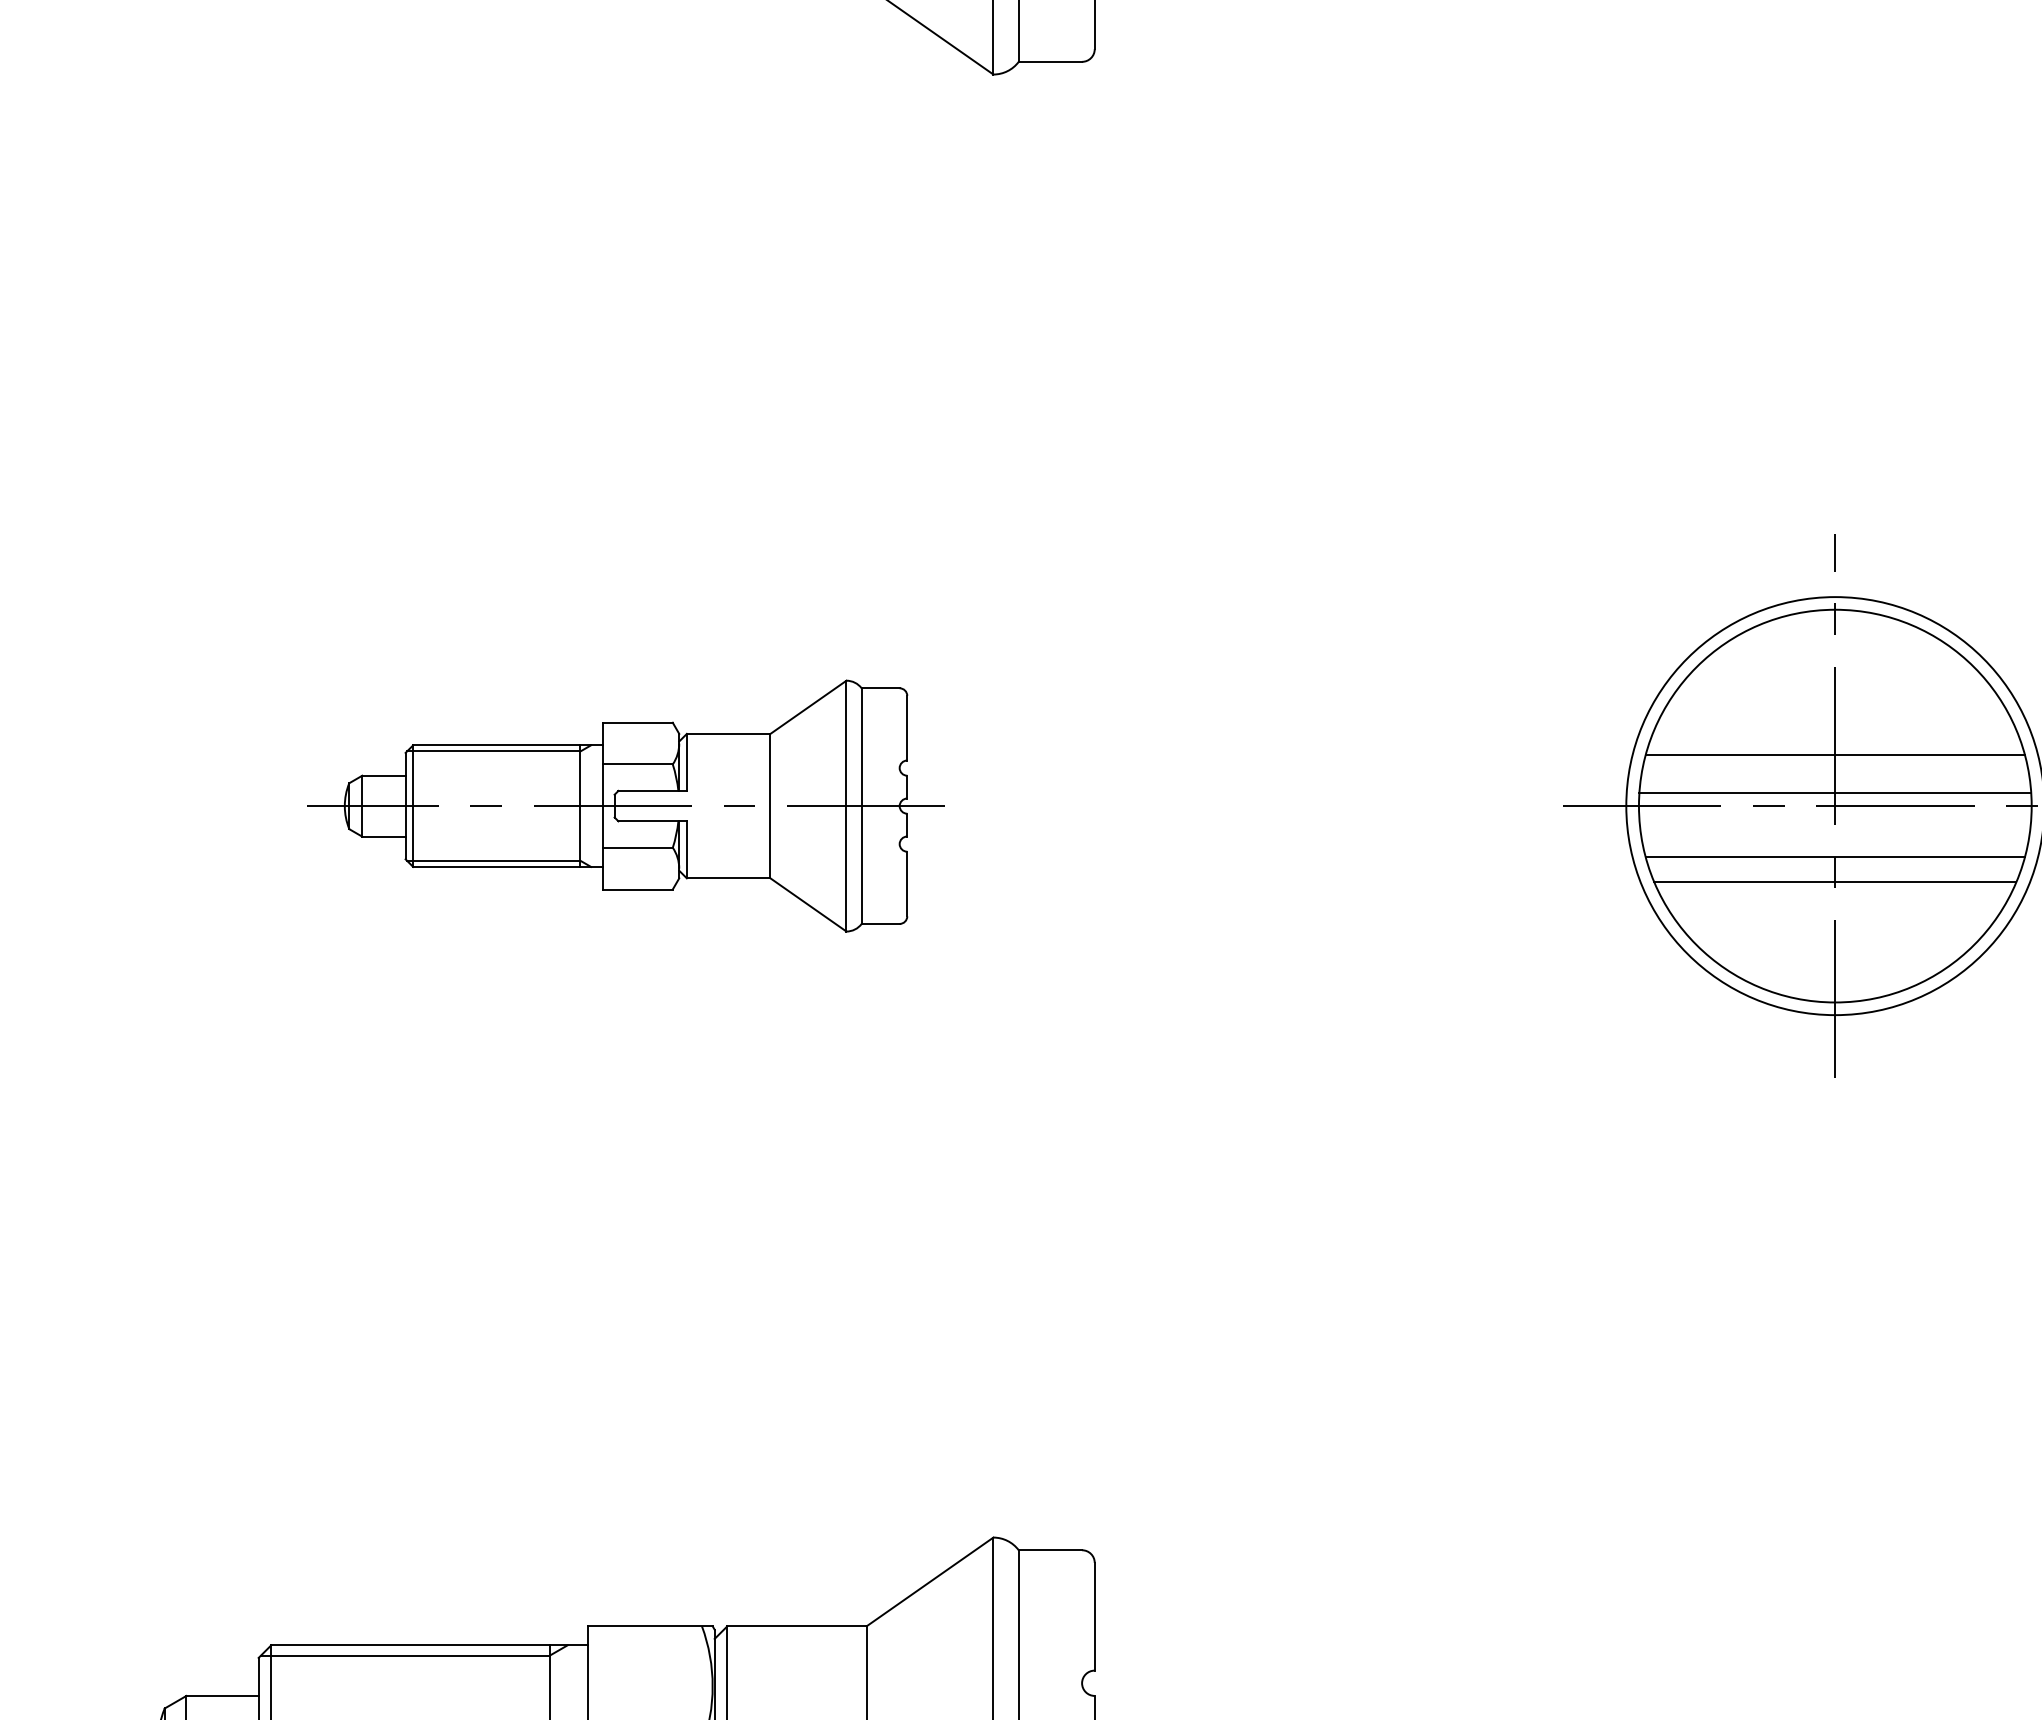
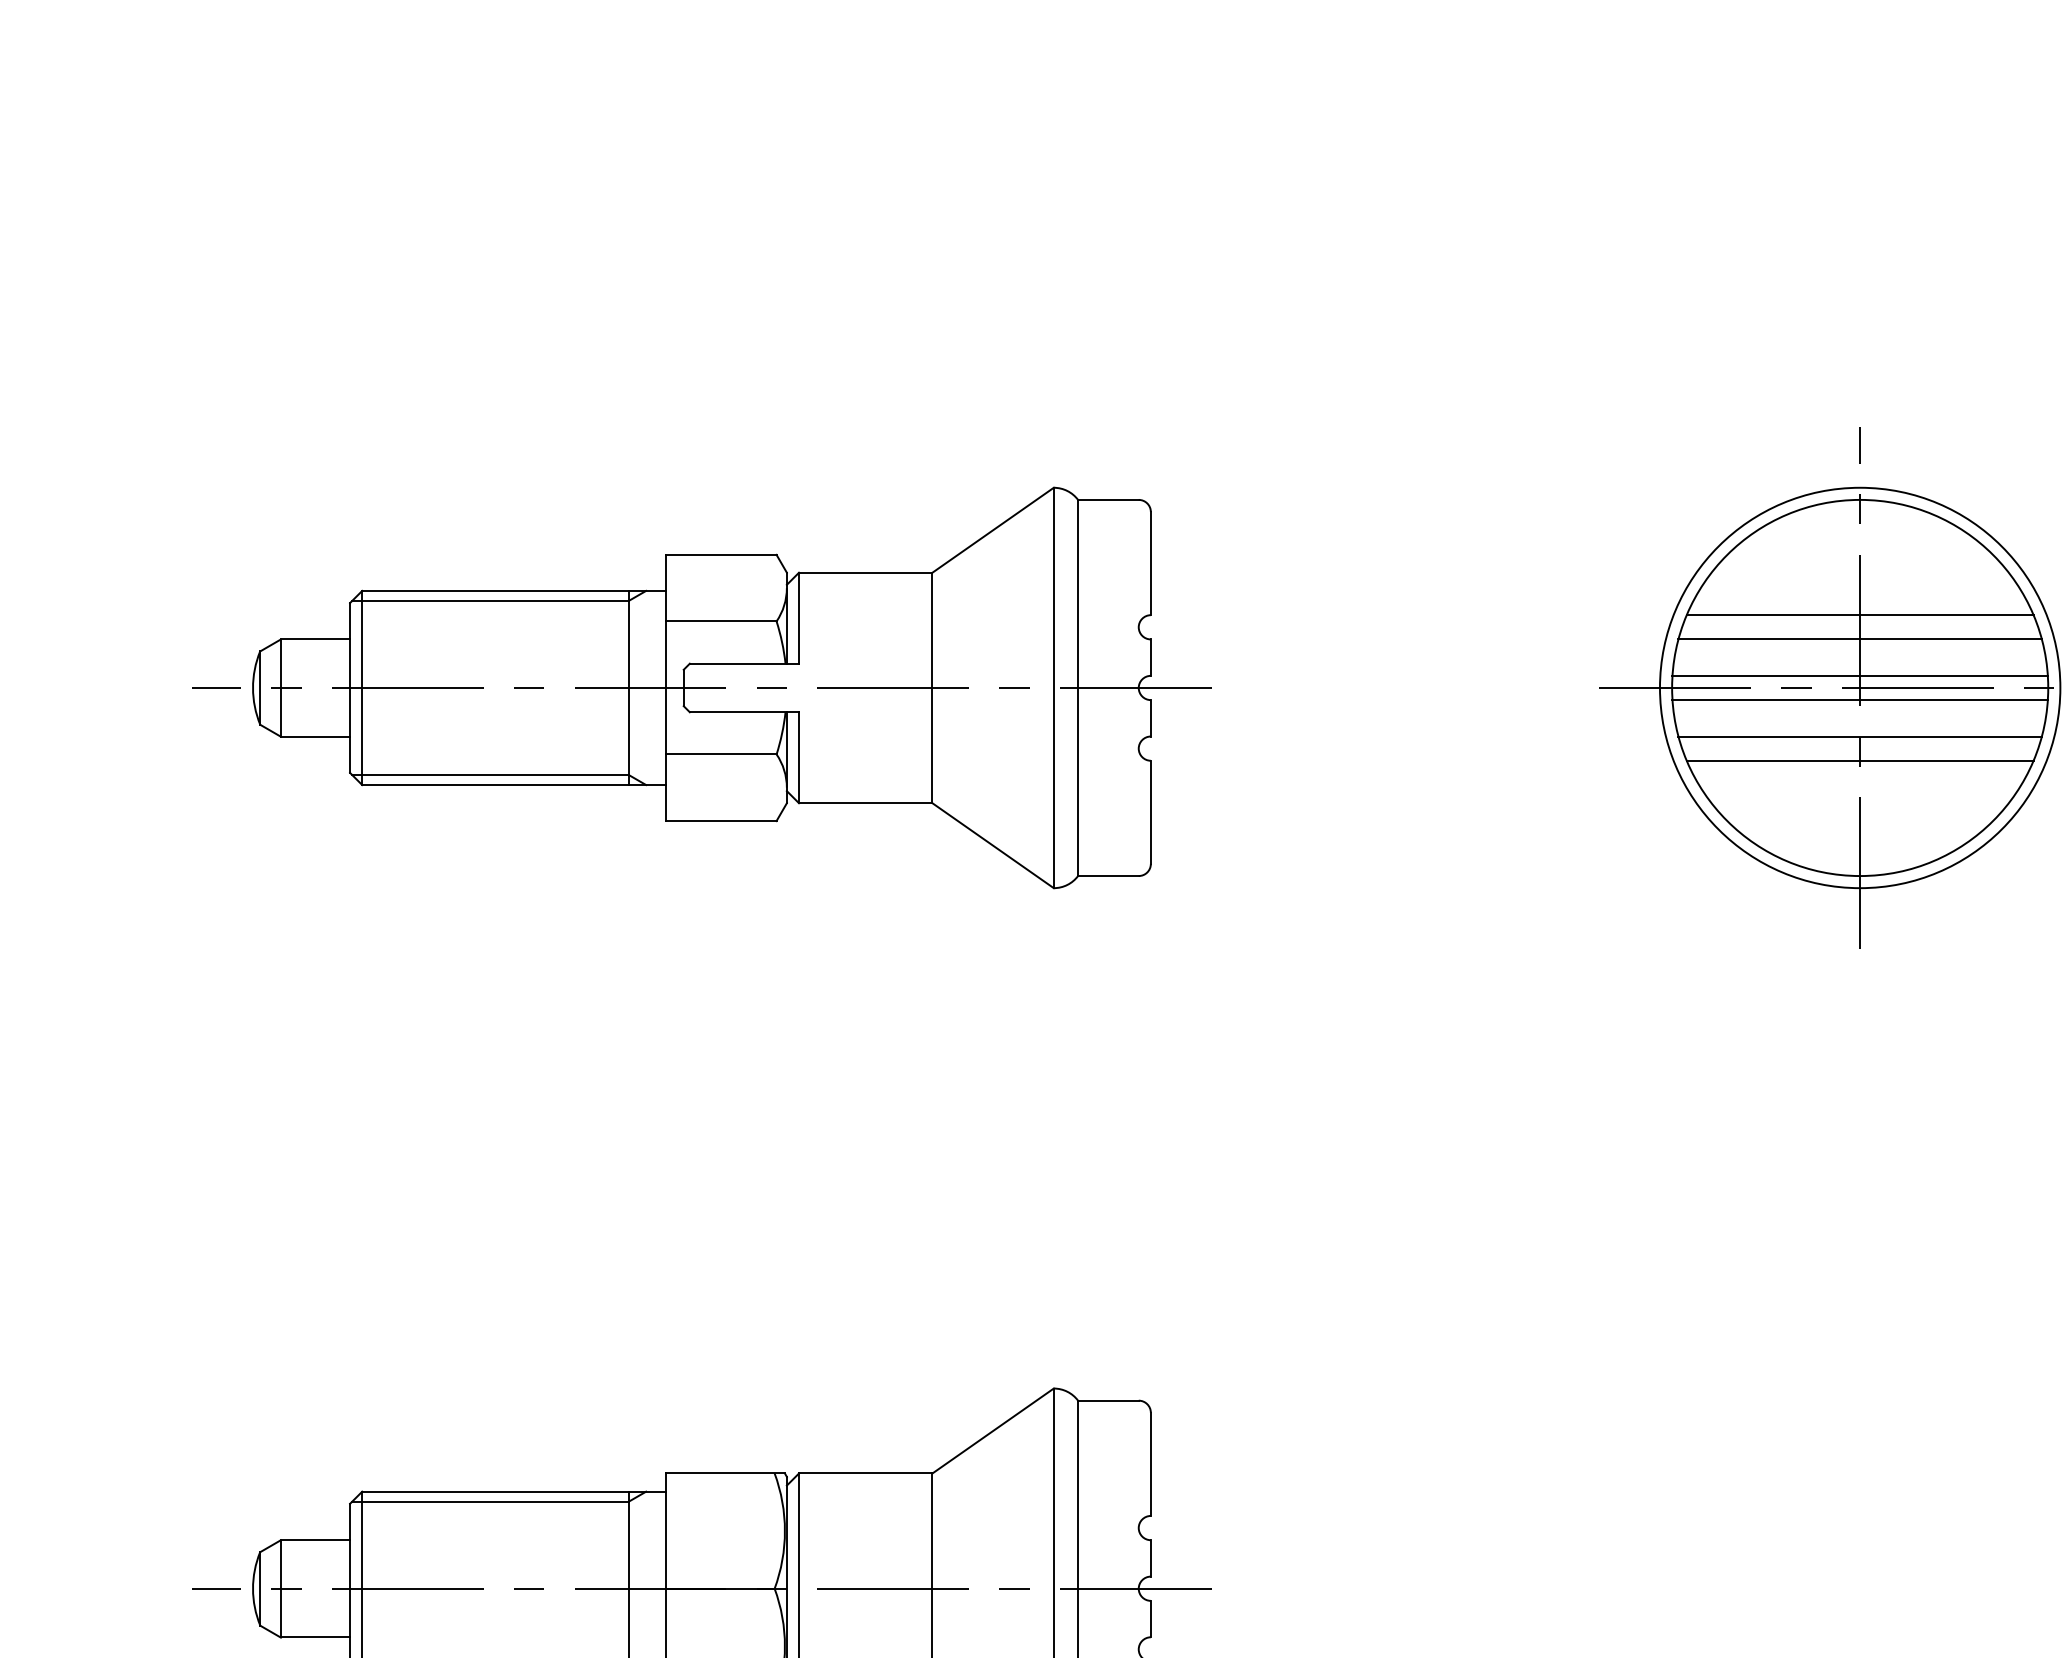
line: (1834, 730) -> (1859, 615), added
part: (625, 805) -> (701, 687), size x1.67
line: (1834, 819) -> (1859, 700), added

